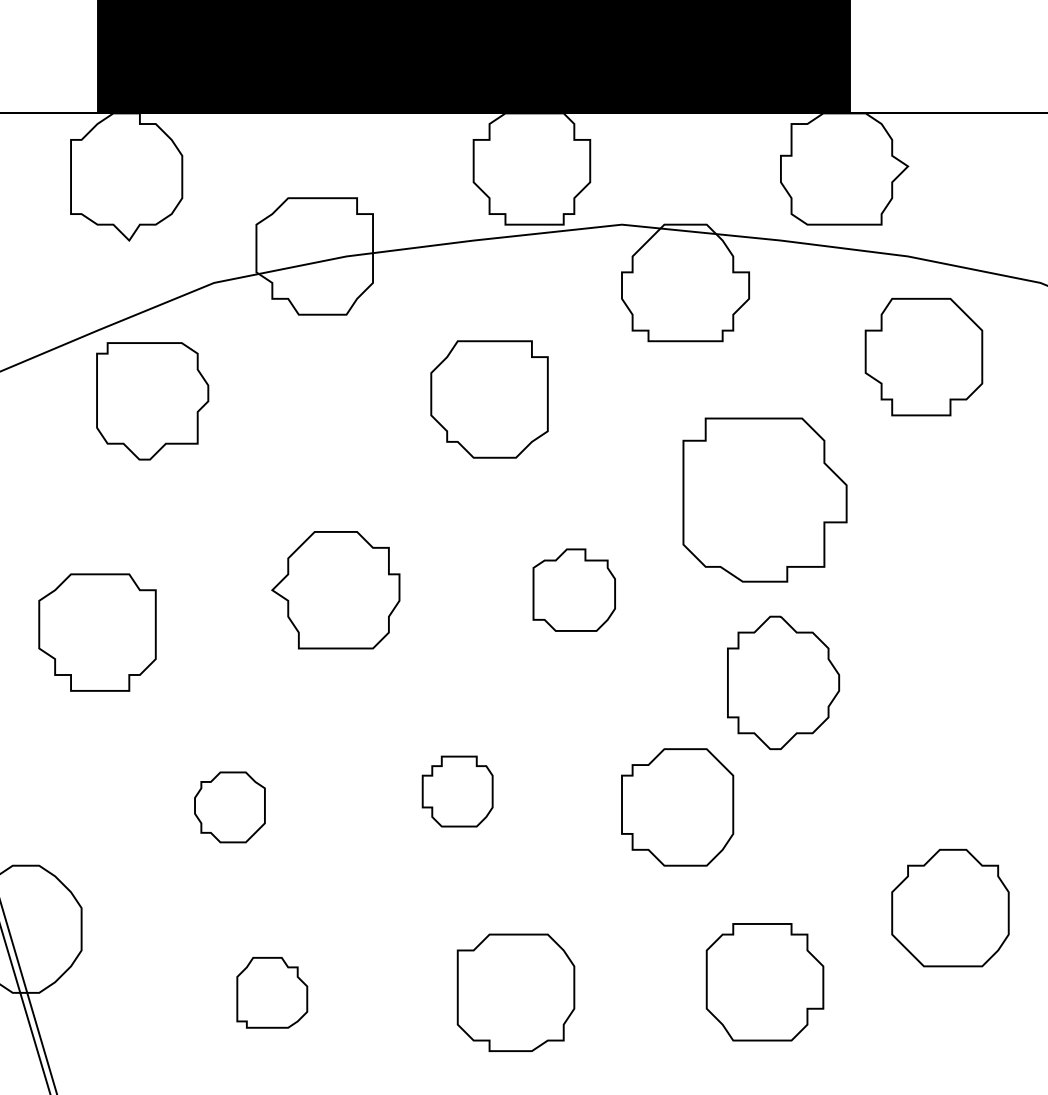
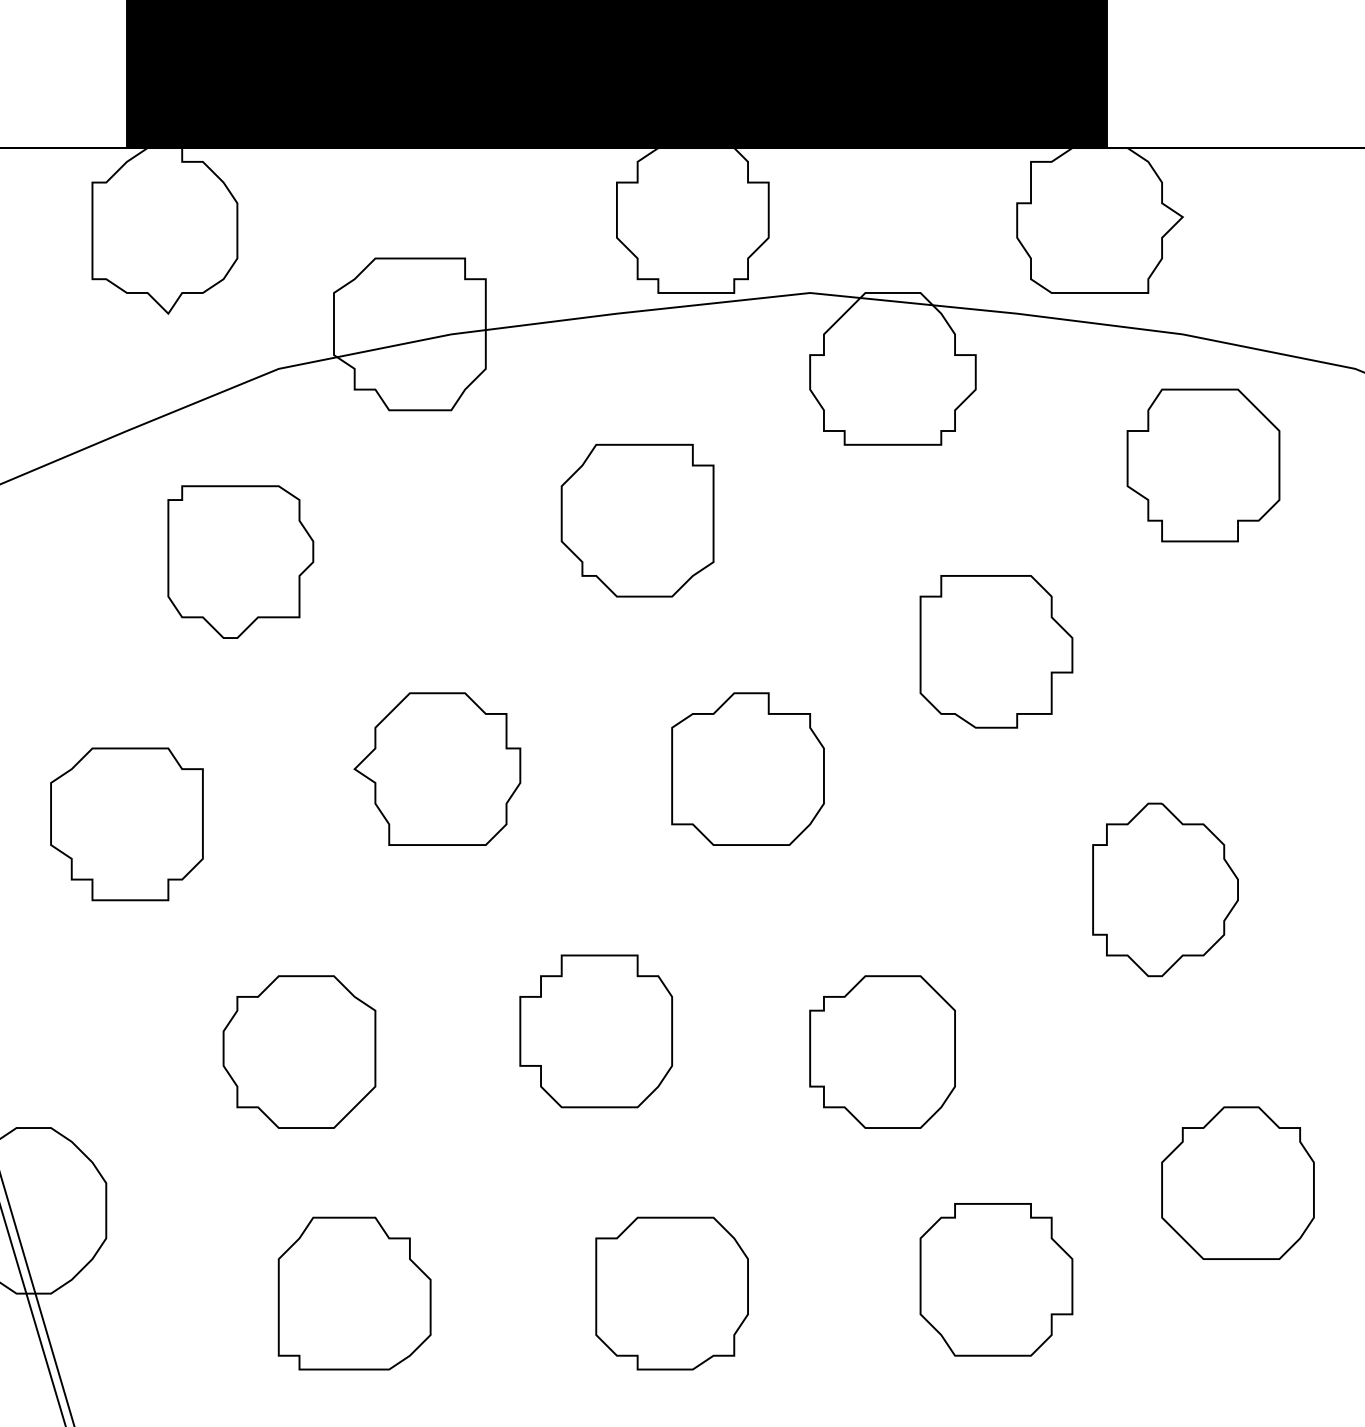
part: (152, 400) -> (240, 561), moved
part: (765, 499) -> (996, 651), size x0.71
part: (573, 589) -> (747, 768), size x1.43
part: (783, 682) -> (1165, 889), moved
part: (457, 791) -> (595, 1031), size x1.67
part: (229, 806) -> (299, 1051), size x1.67
part: (272, 992) -> (354, 1293), size x1.67

